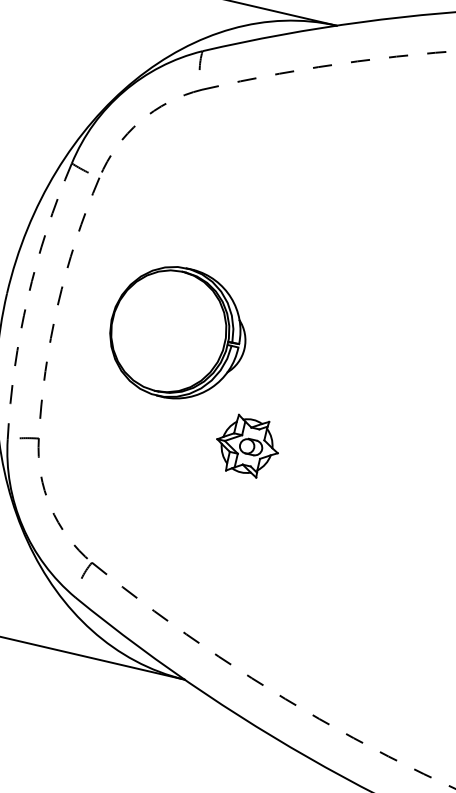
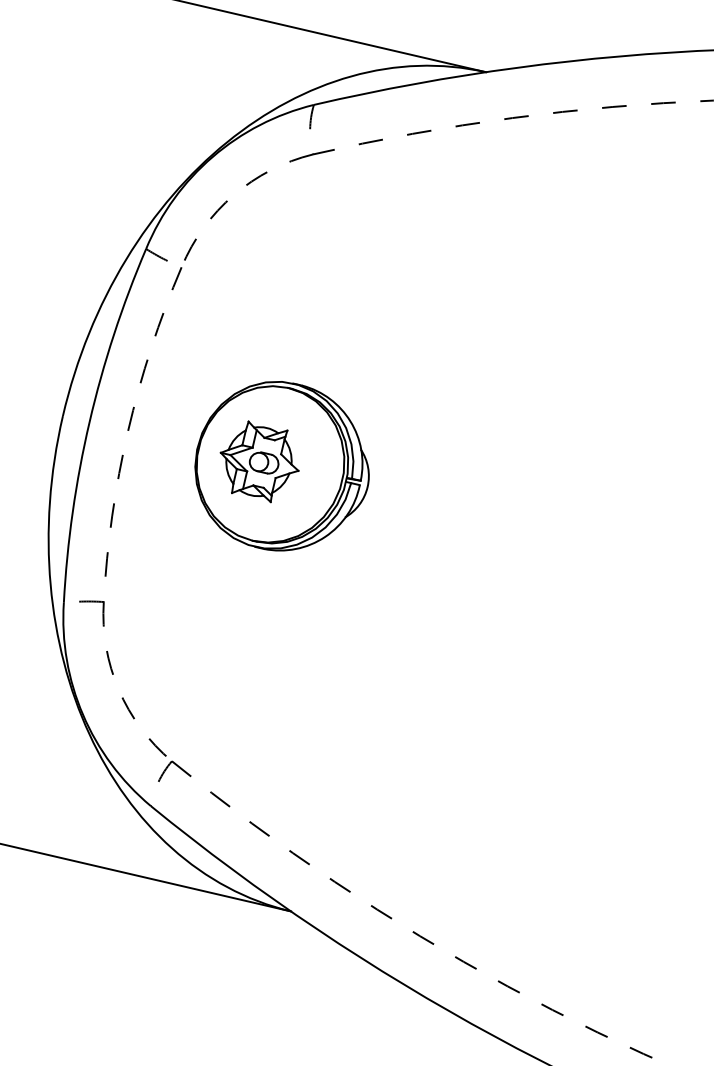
arc: (27, 298) -> (89, 422), dashed -> solid
part: (247, 445) -> (259, 461), moved

